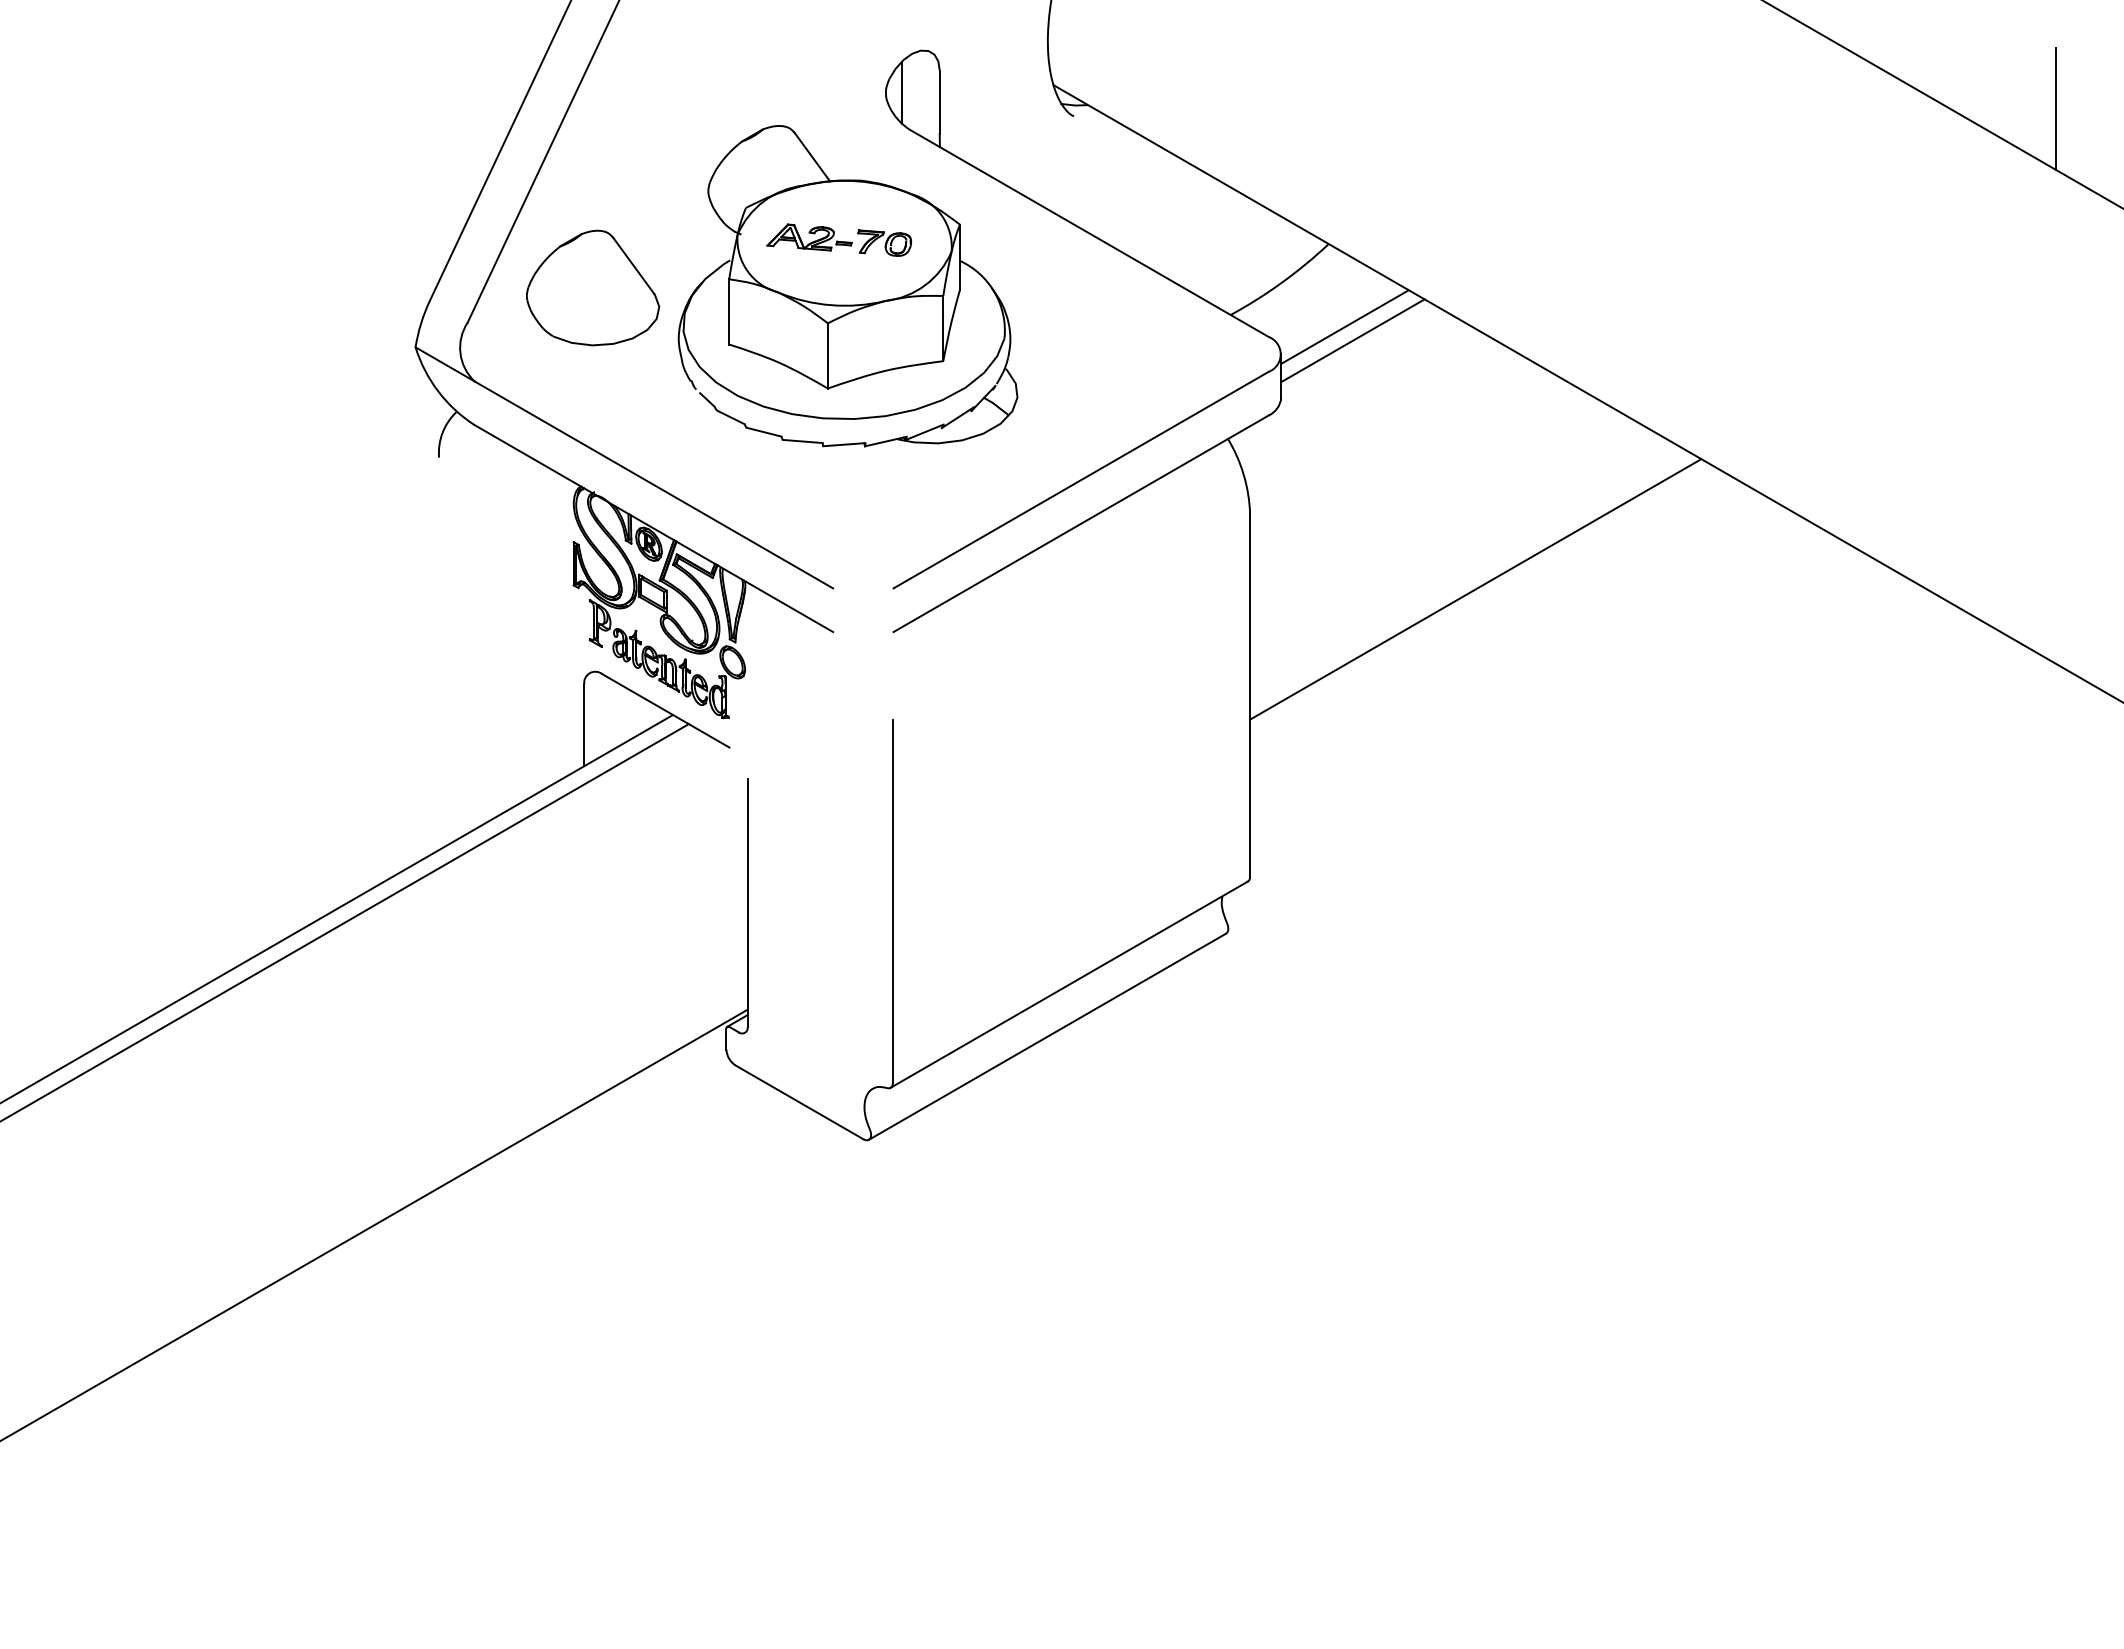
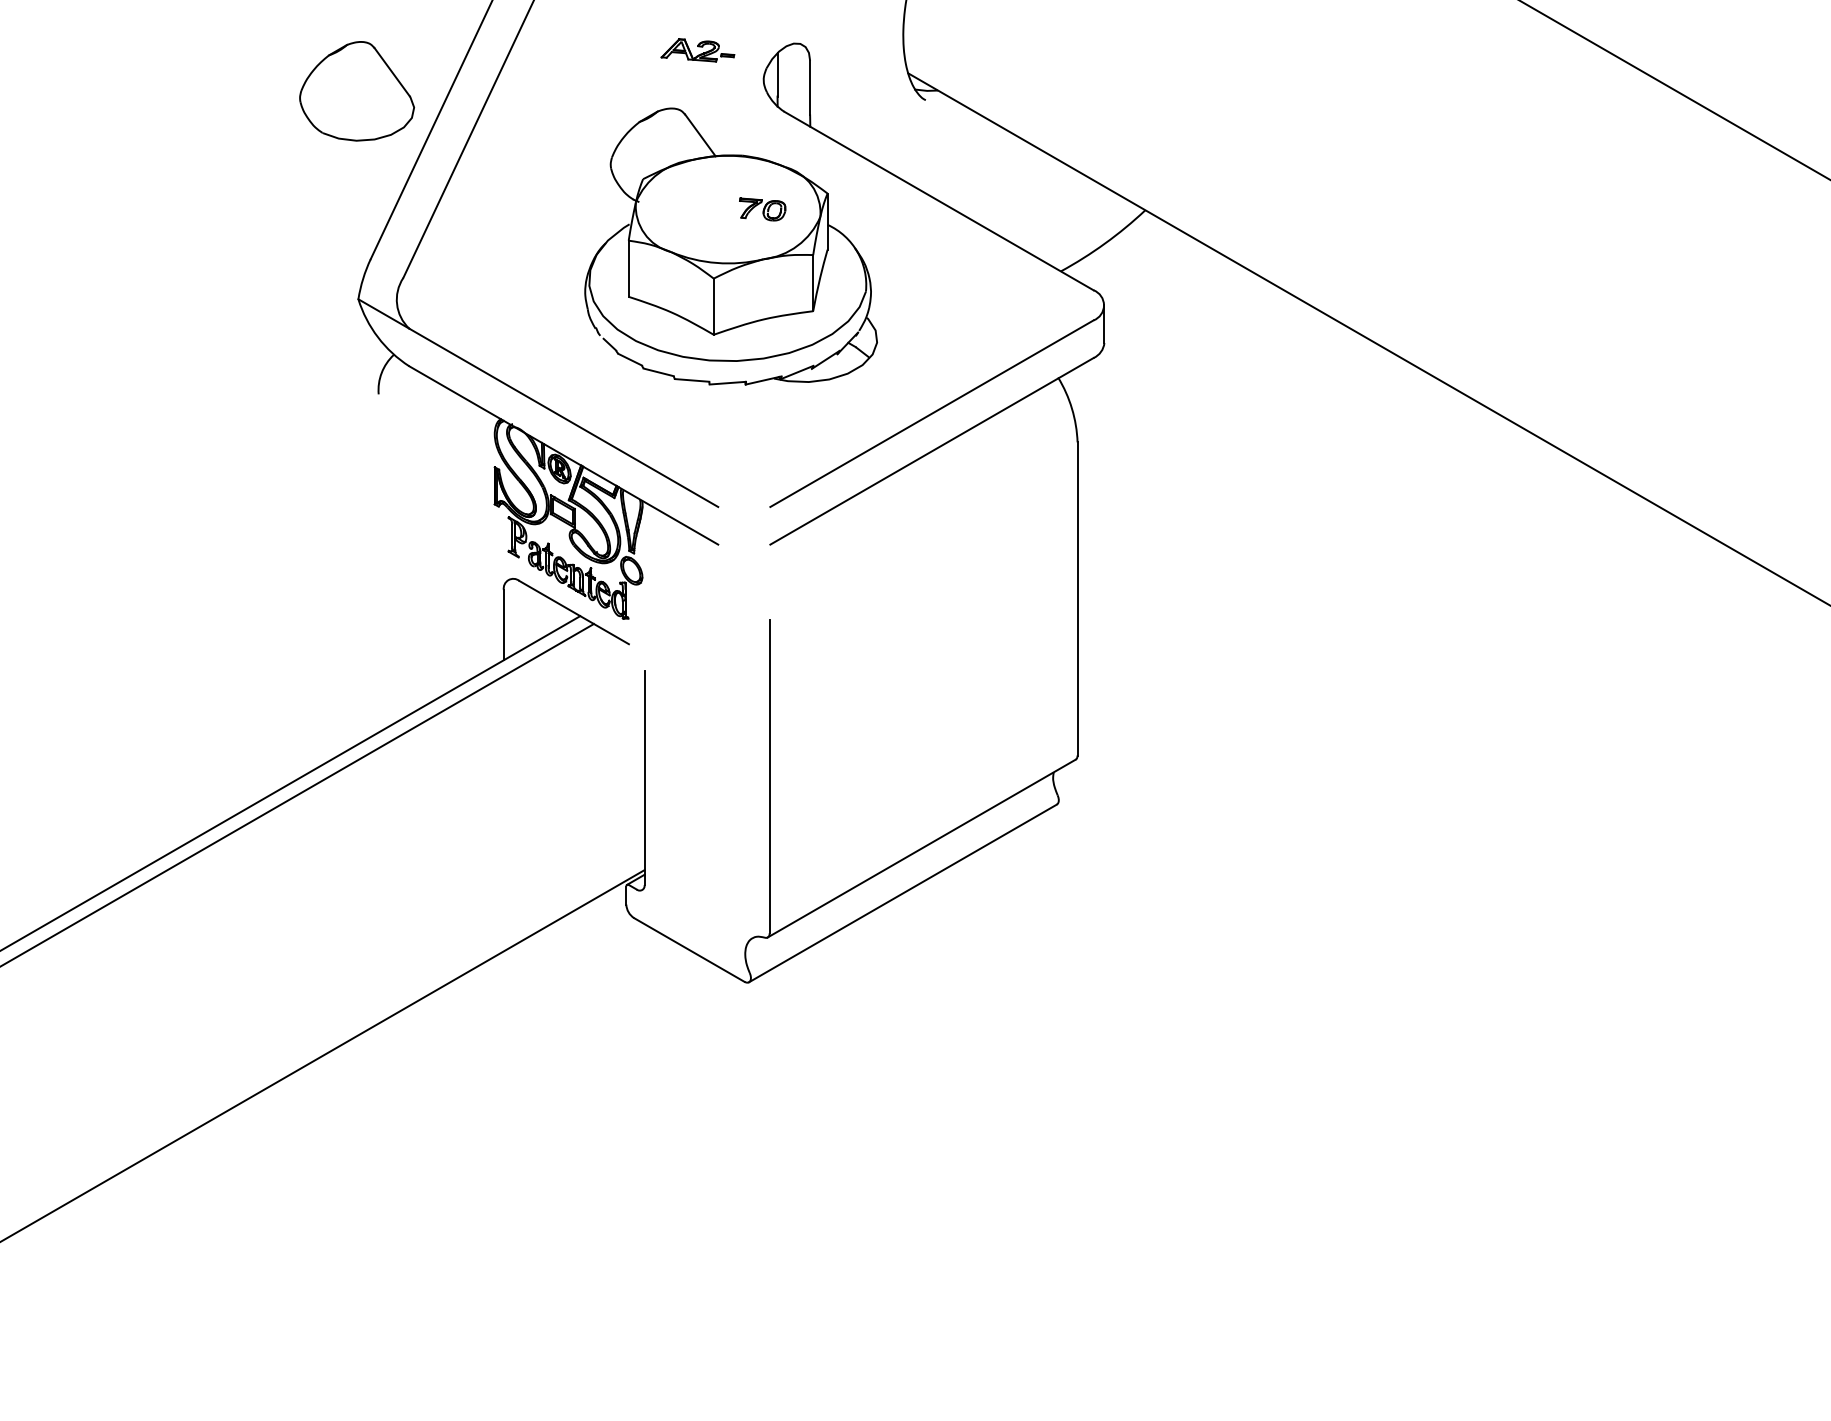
line: (2056, 108) -> (1772, 93), removed
part: (809, 237) -> (697, 50), moved
part: (593, 287) -> (357, 90), moved
line: (1344, 326) -> (1158, 281), removed
line: (1352, 340) -> (1165, 293), removed
line: (1475, 589) -> (1271, 507), removed

